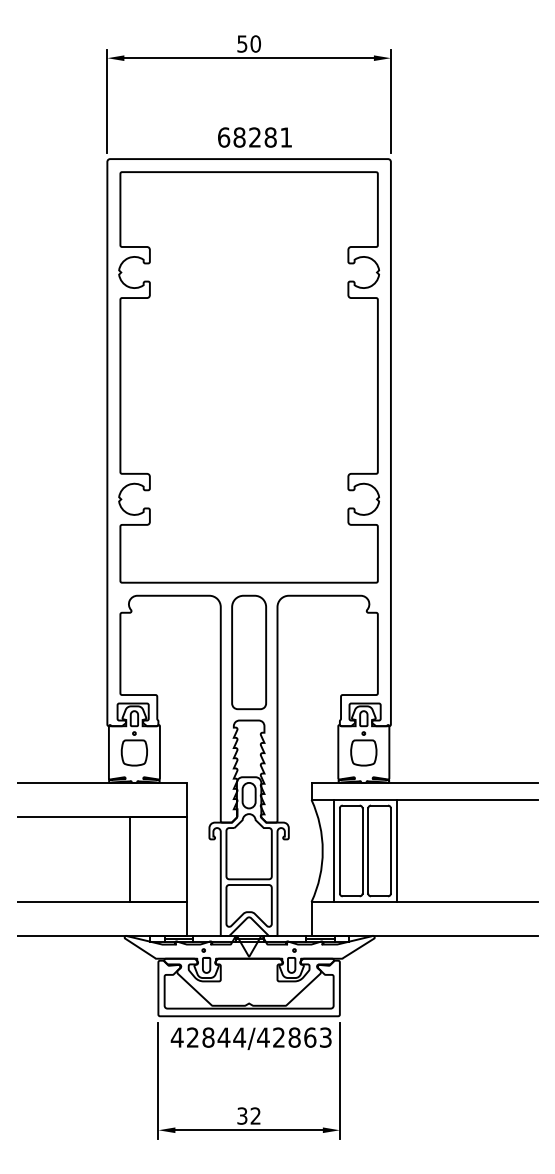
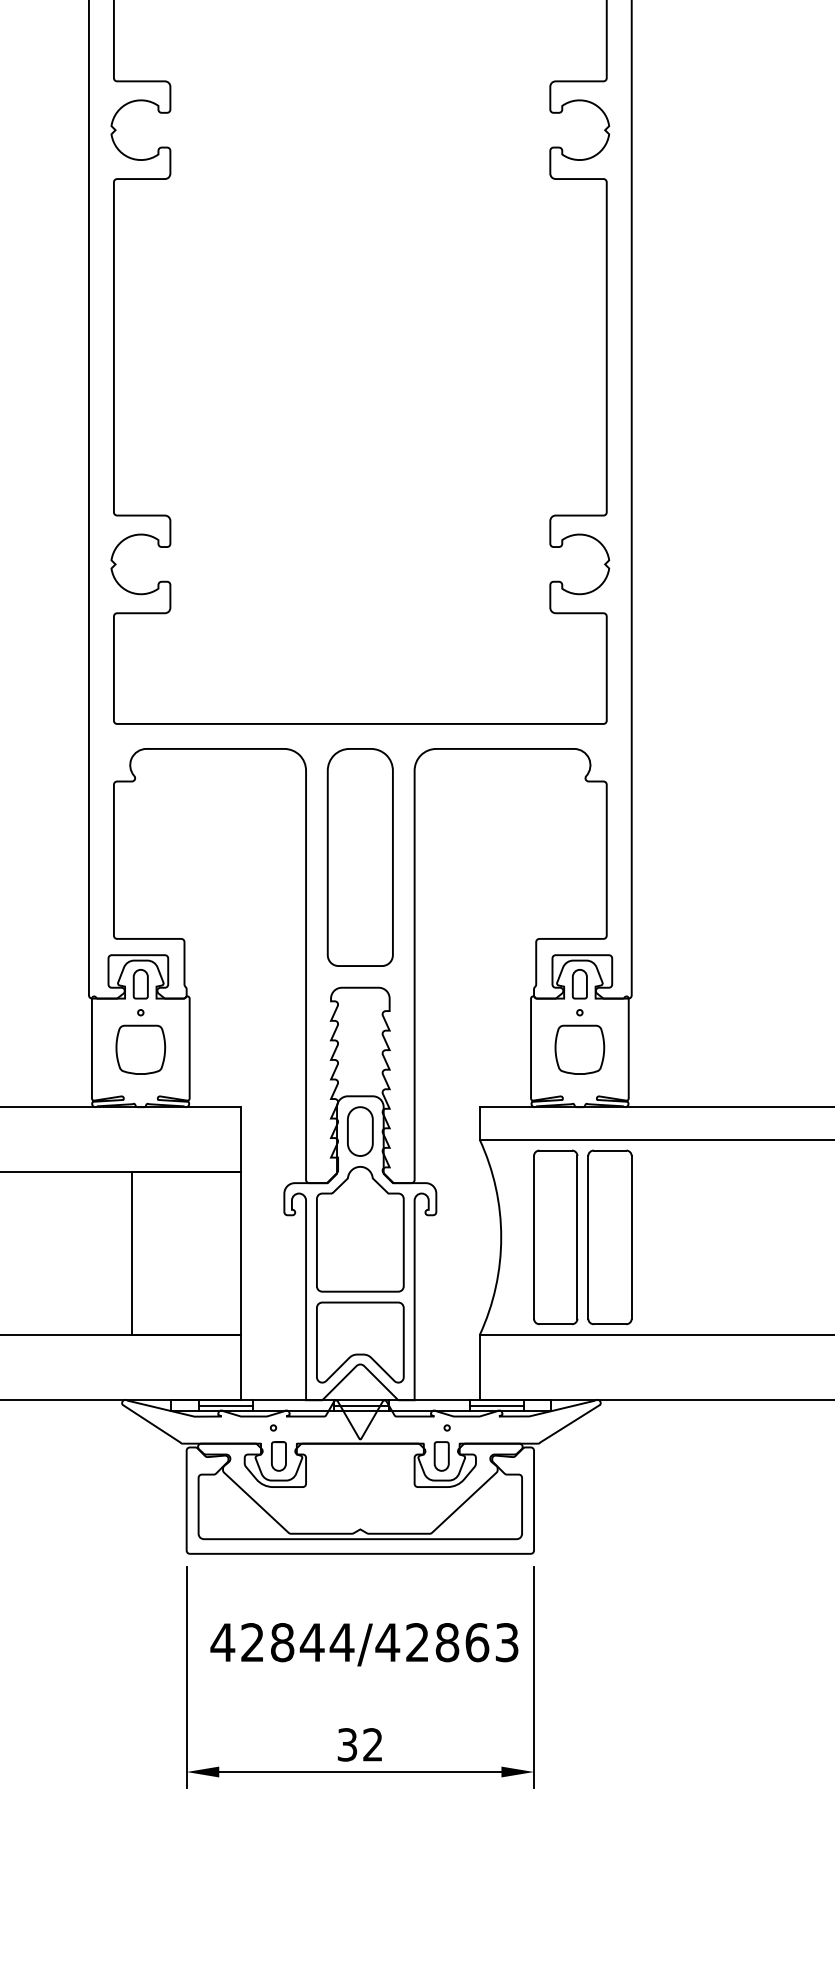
line: (334, 850) -> (523, 1236), removed
line: (396, 850) -> (642, 1236), removed
text: (250, 1038) -> (362, 1644), moved

